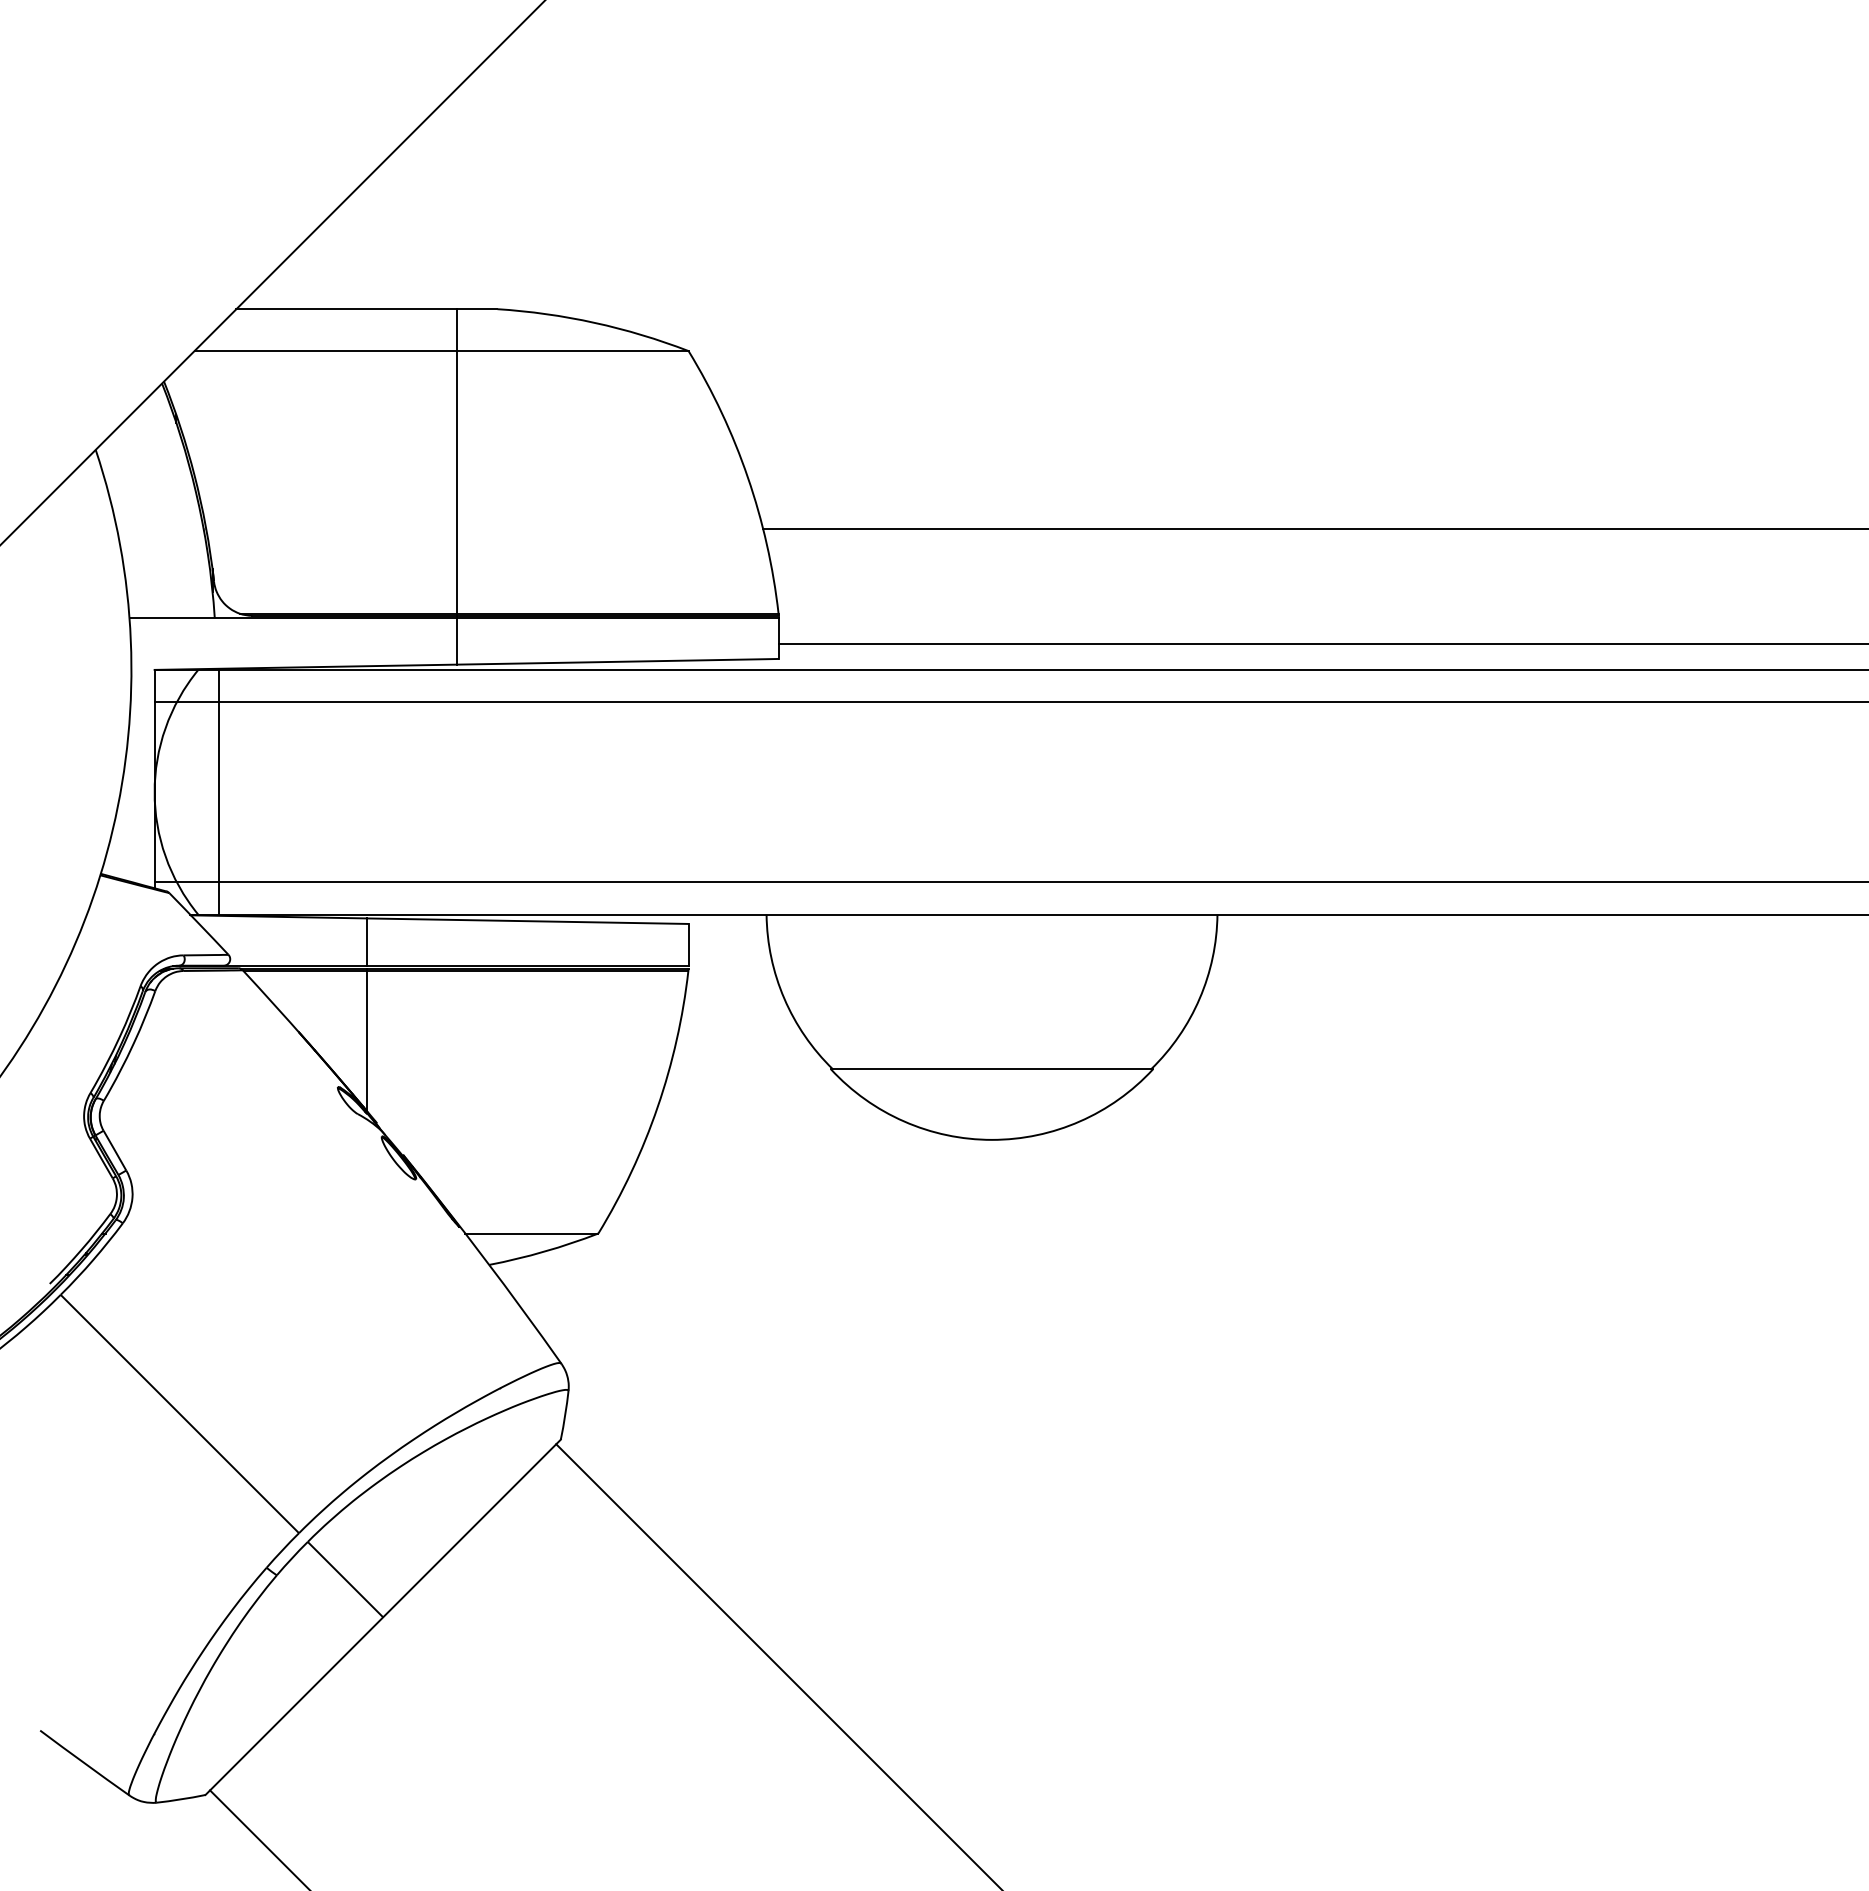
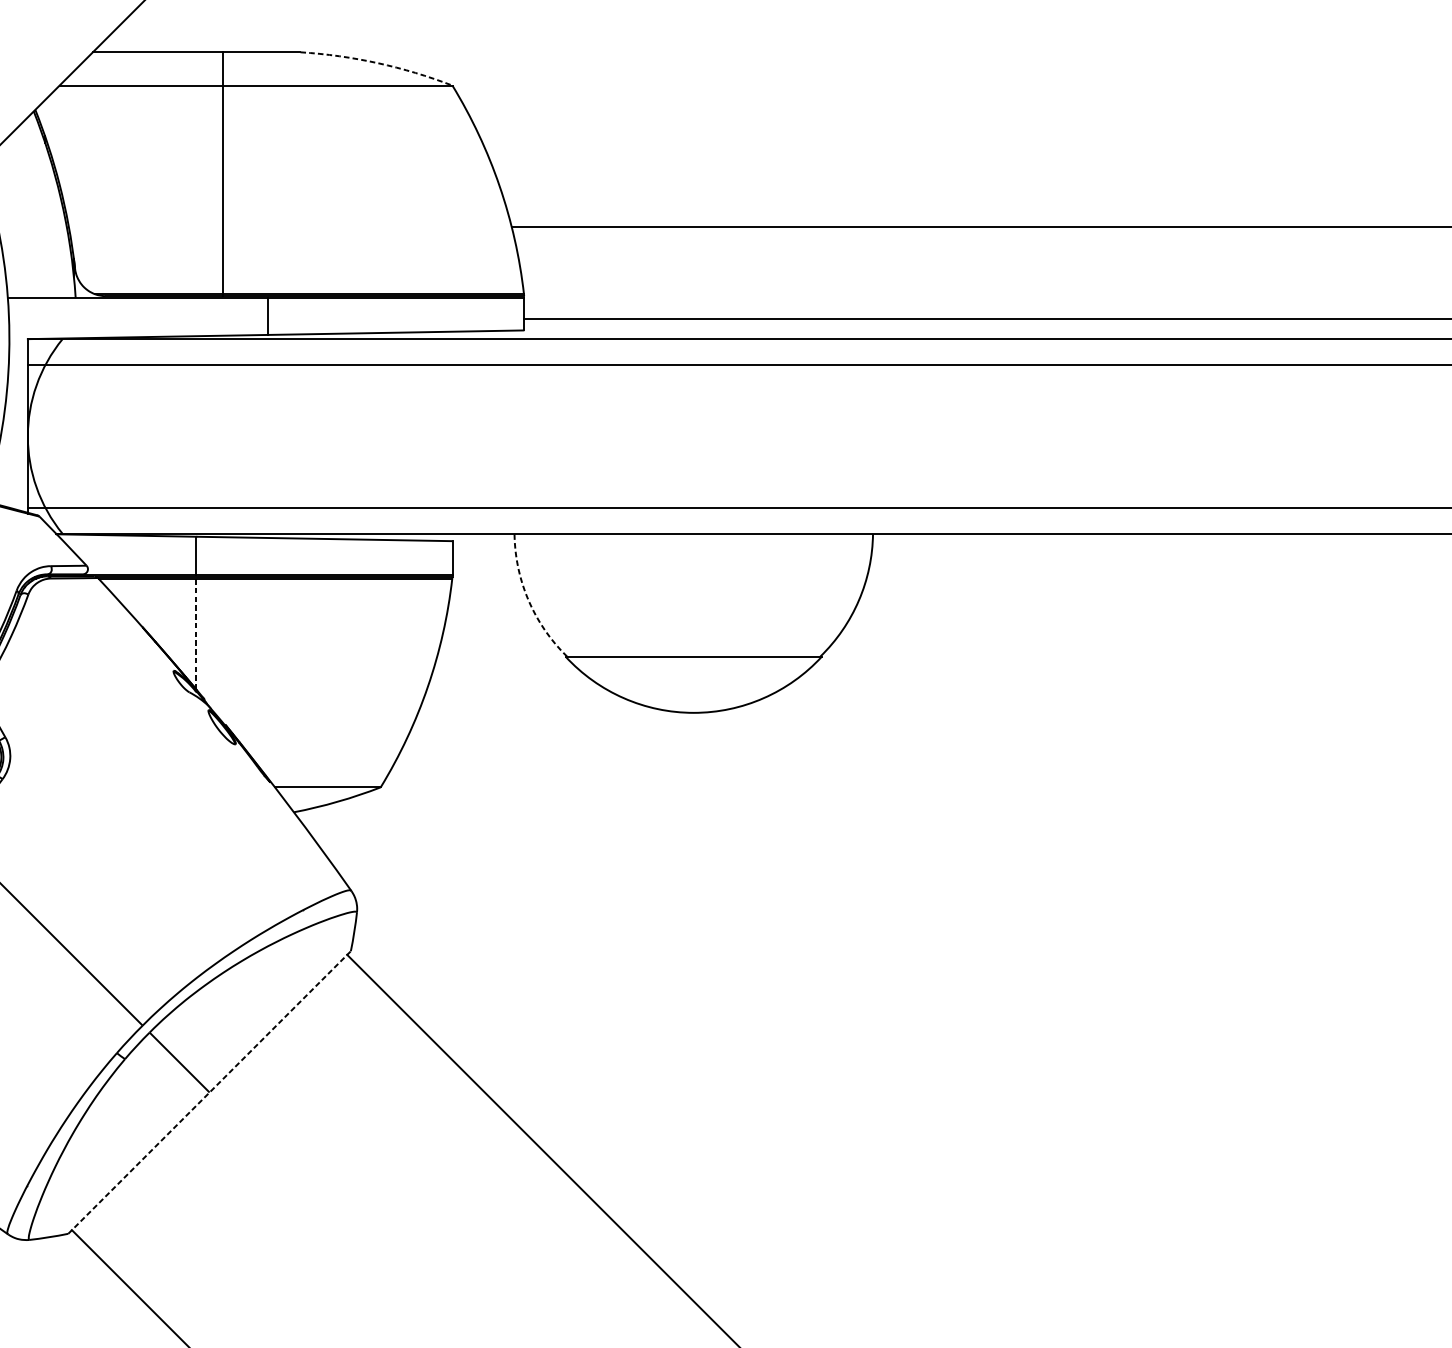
arc: (594, 322) -> (377, 62), solid -> dashed
line: (456, 462) -> (222, 174), moved
line: (219, 791) -> (79, 435), removed
arc: (784, 998) -> (528, 600), solid -> dashed
line: (366, 1039) -> (196, 633), solid -> dashed
line: (383, 1616) -> (209, 1091), solid -> dashed

